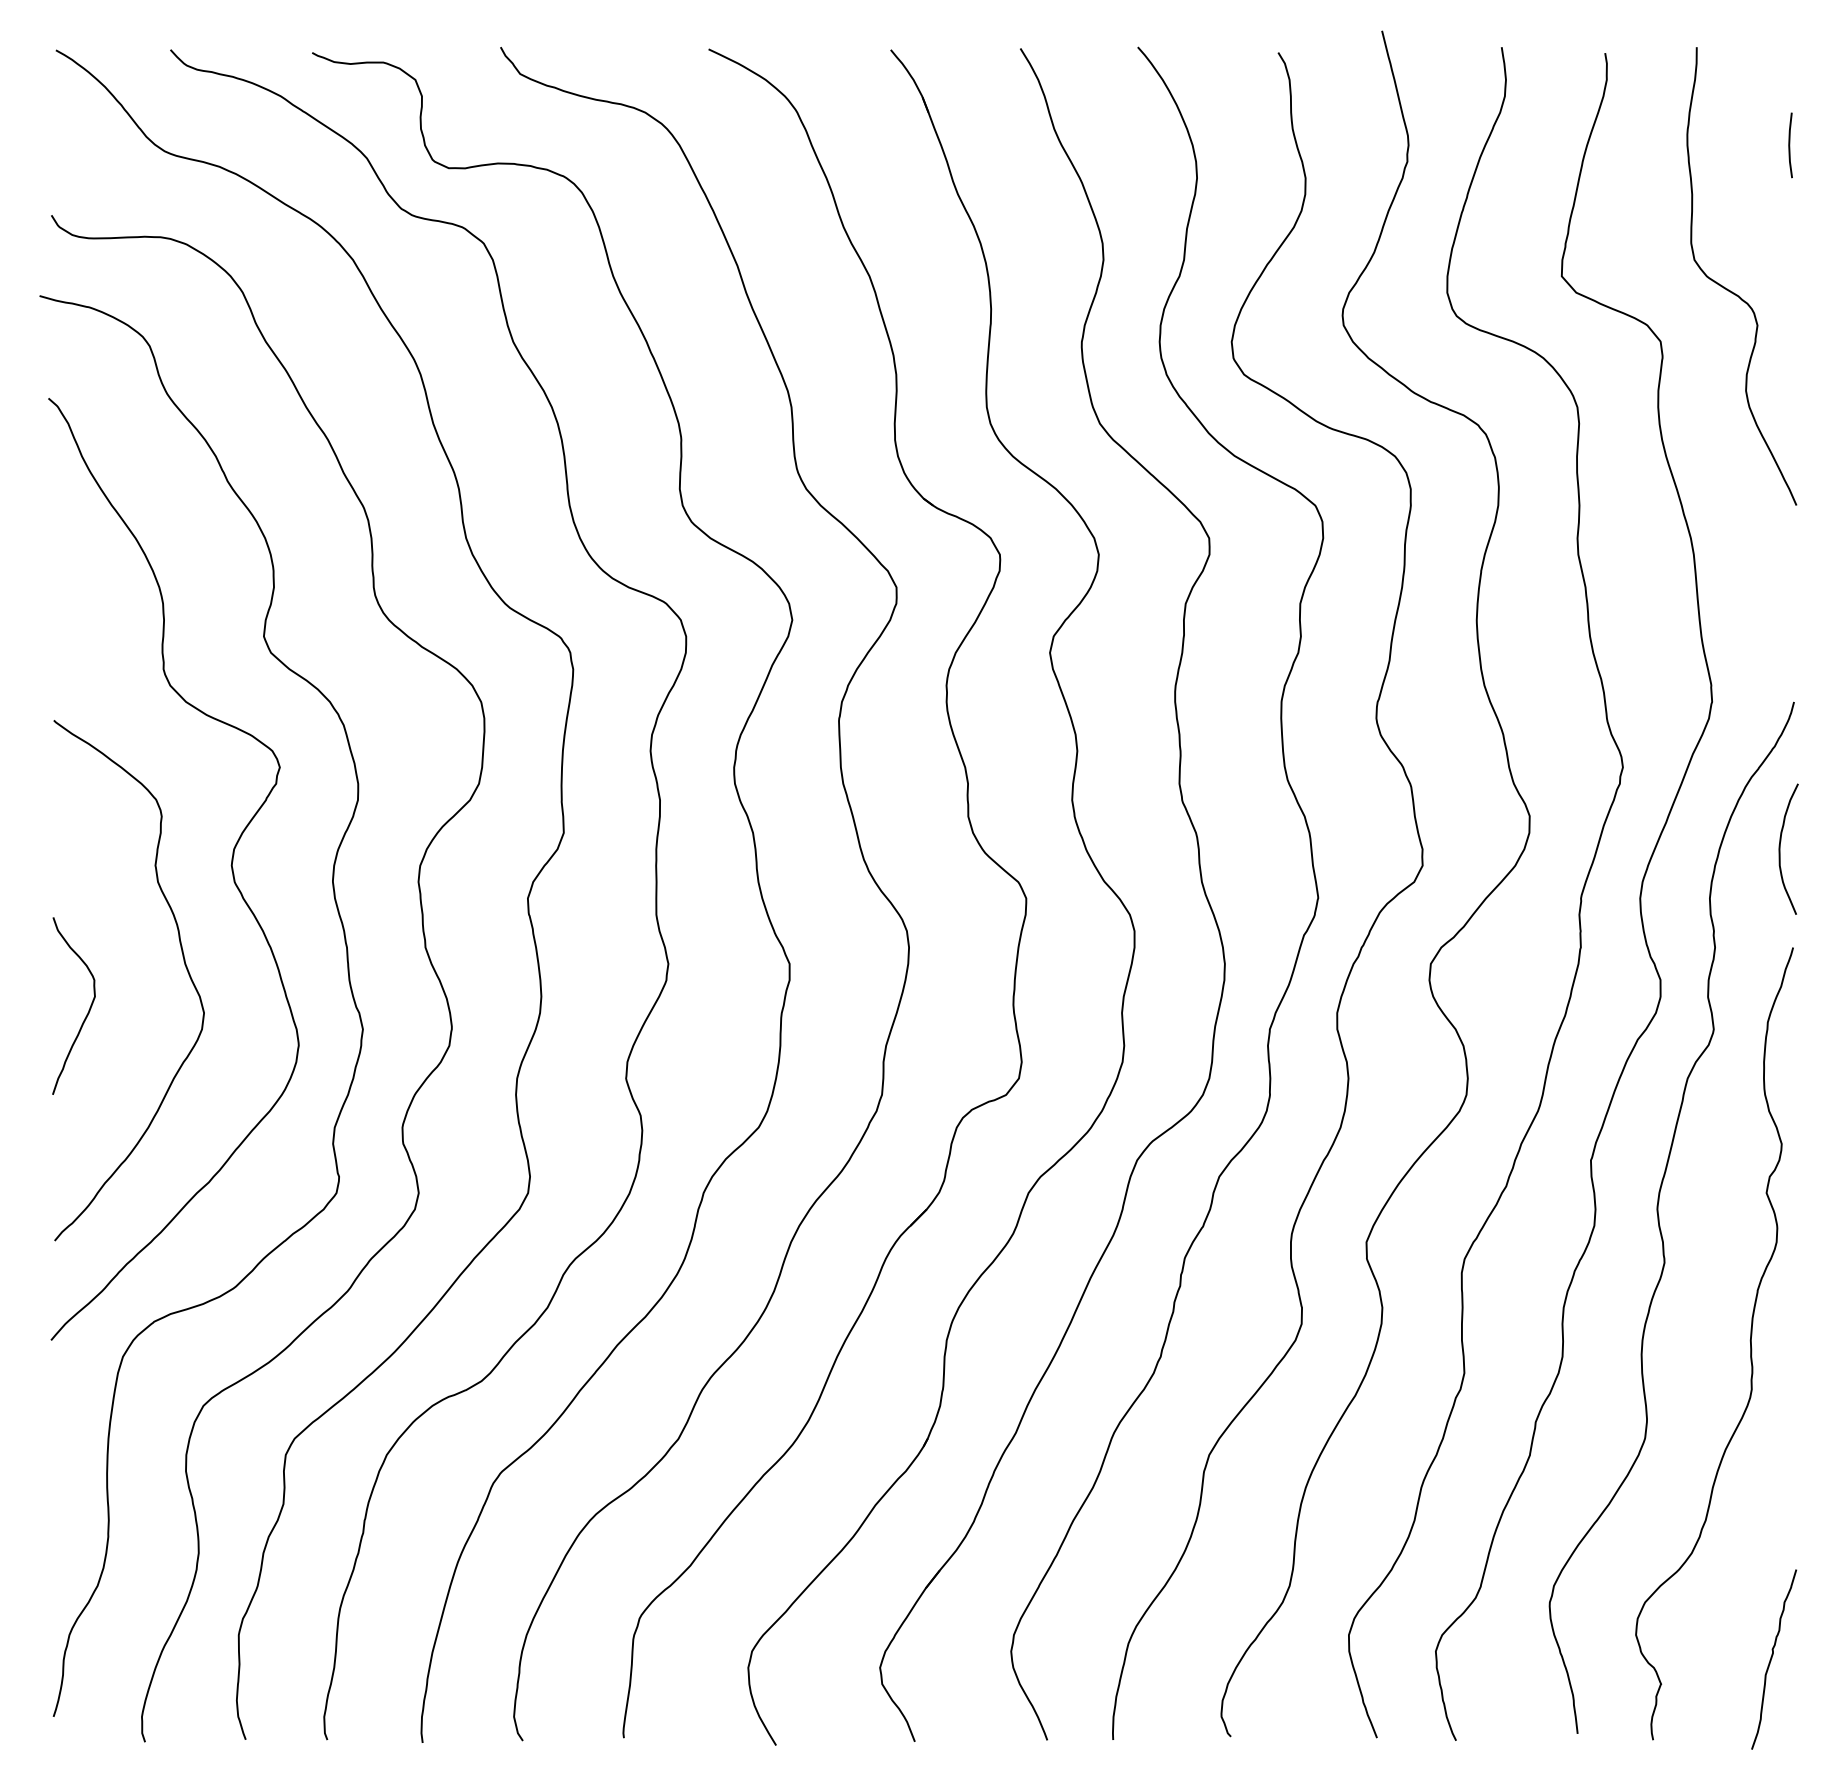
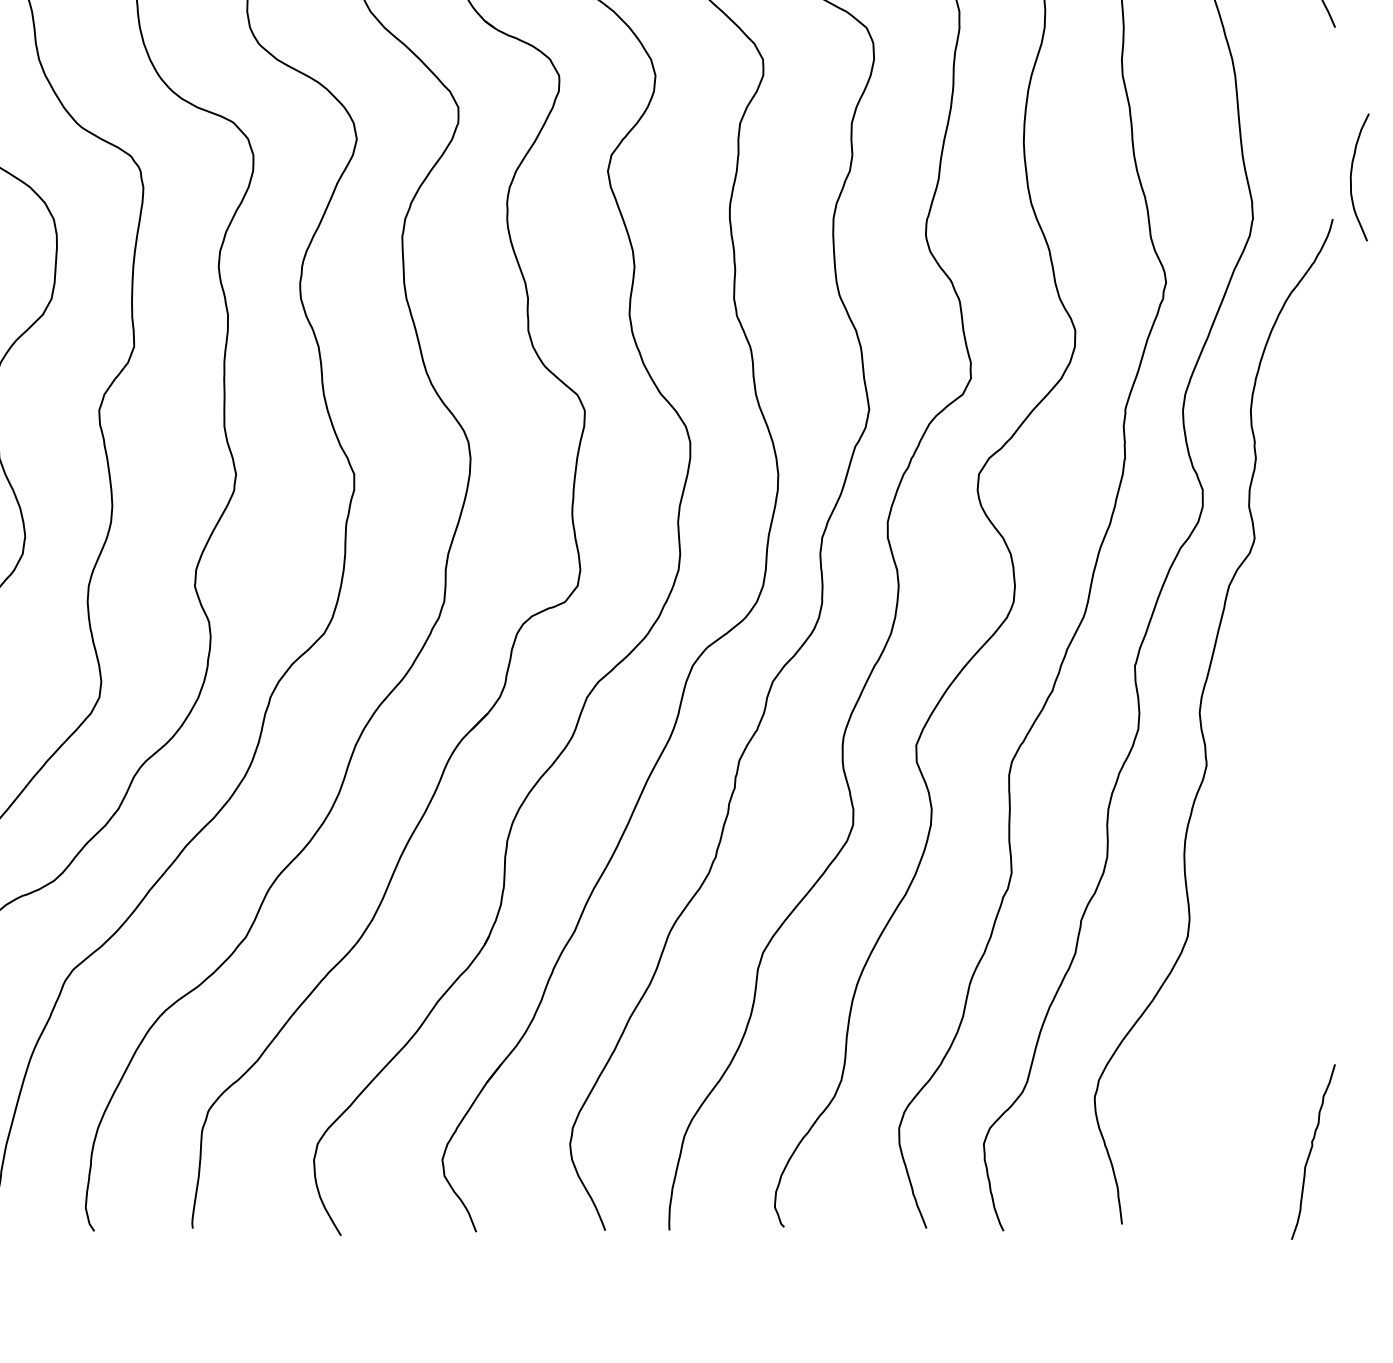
curve: (1780, 848) -> (1351, 176), moved
curve: (1749, 1340) -> (1289, 841), removed

